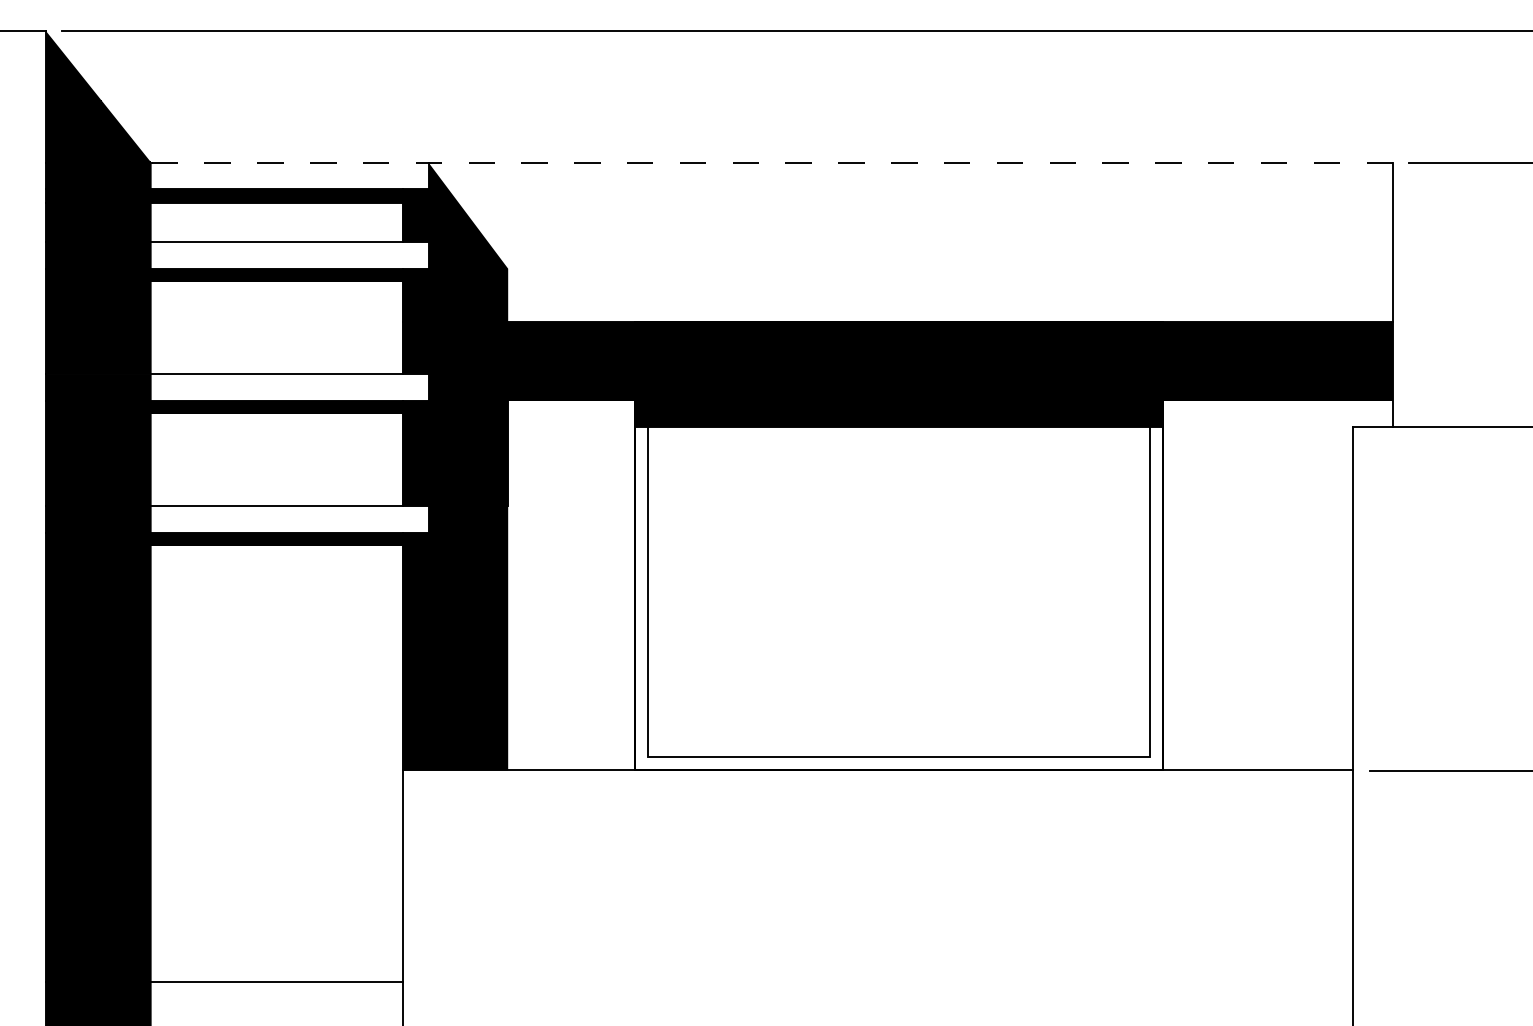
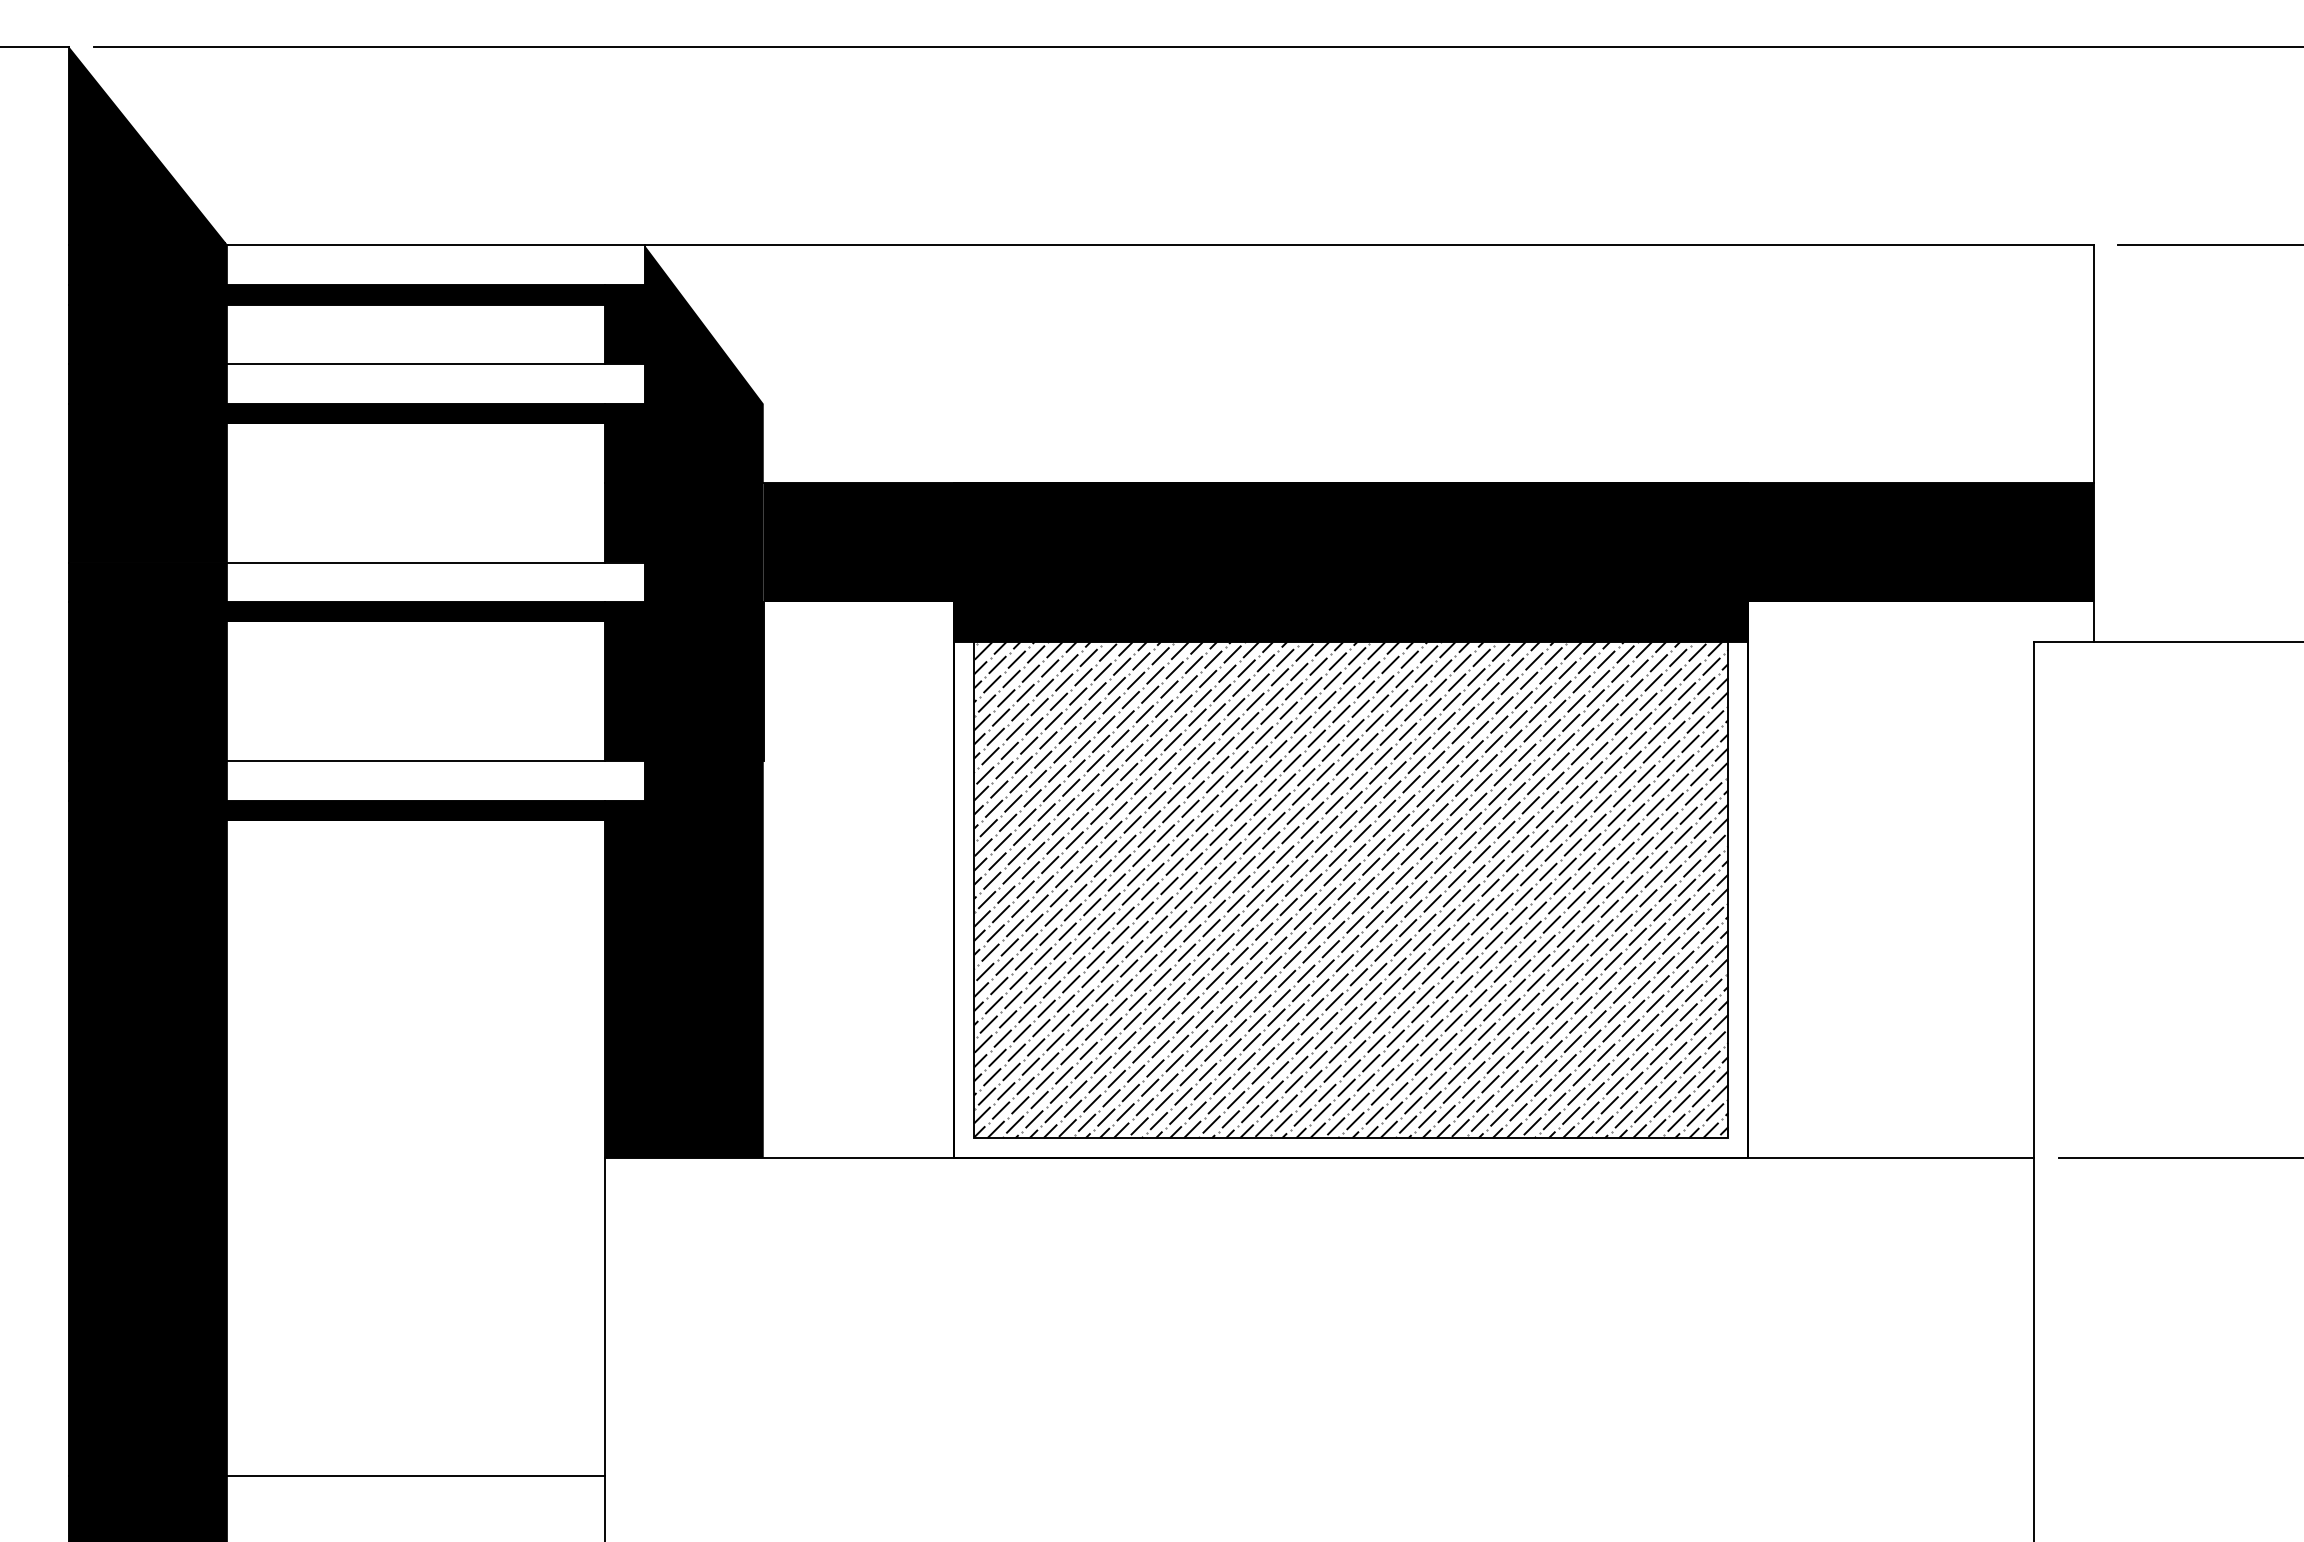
line: (719, 163) -> (1081, 245), dashed -> solid
hatch: (898, 592) -> (1350, 890), added

